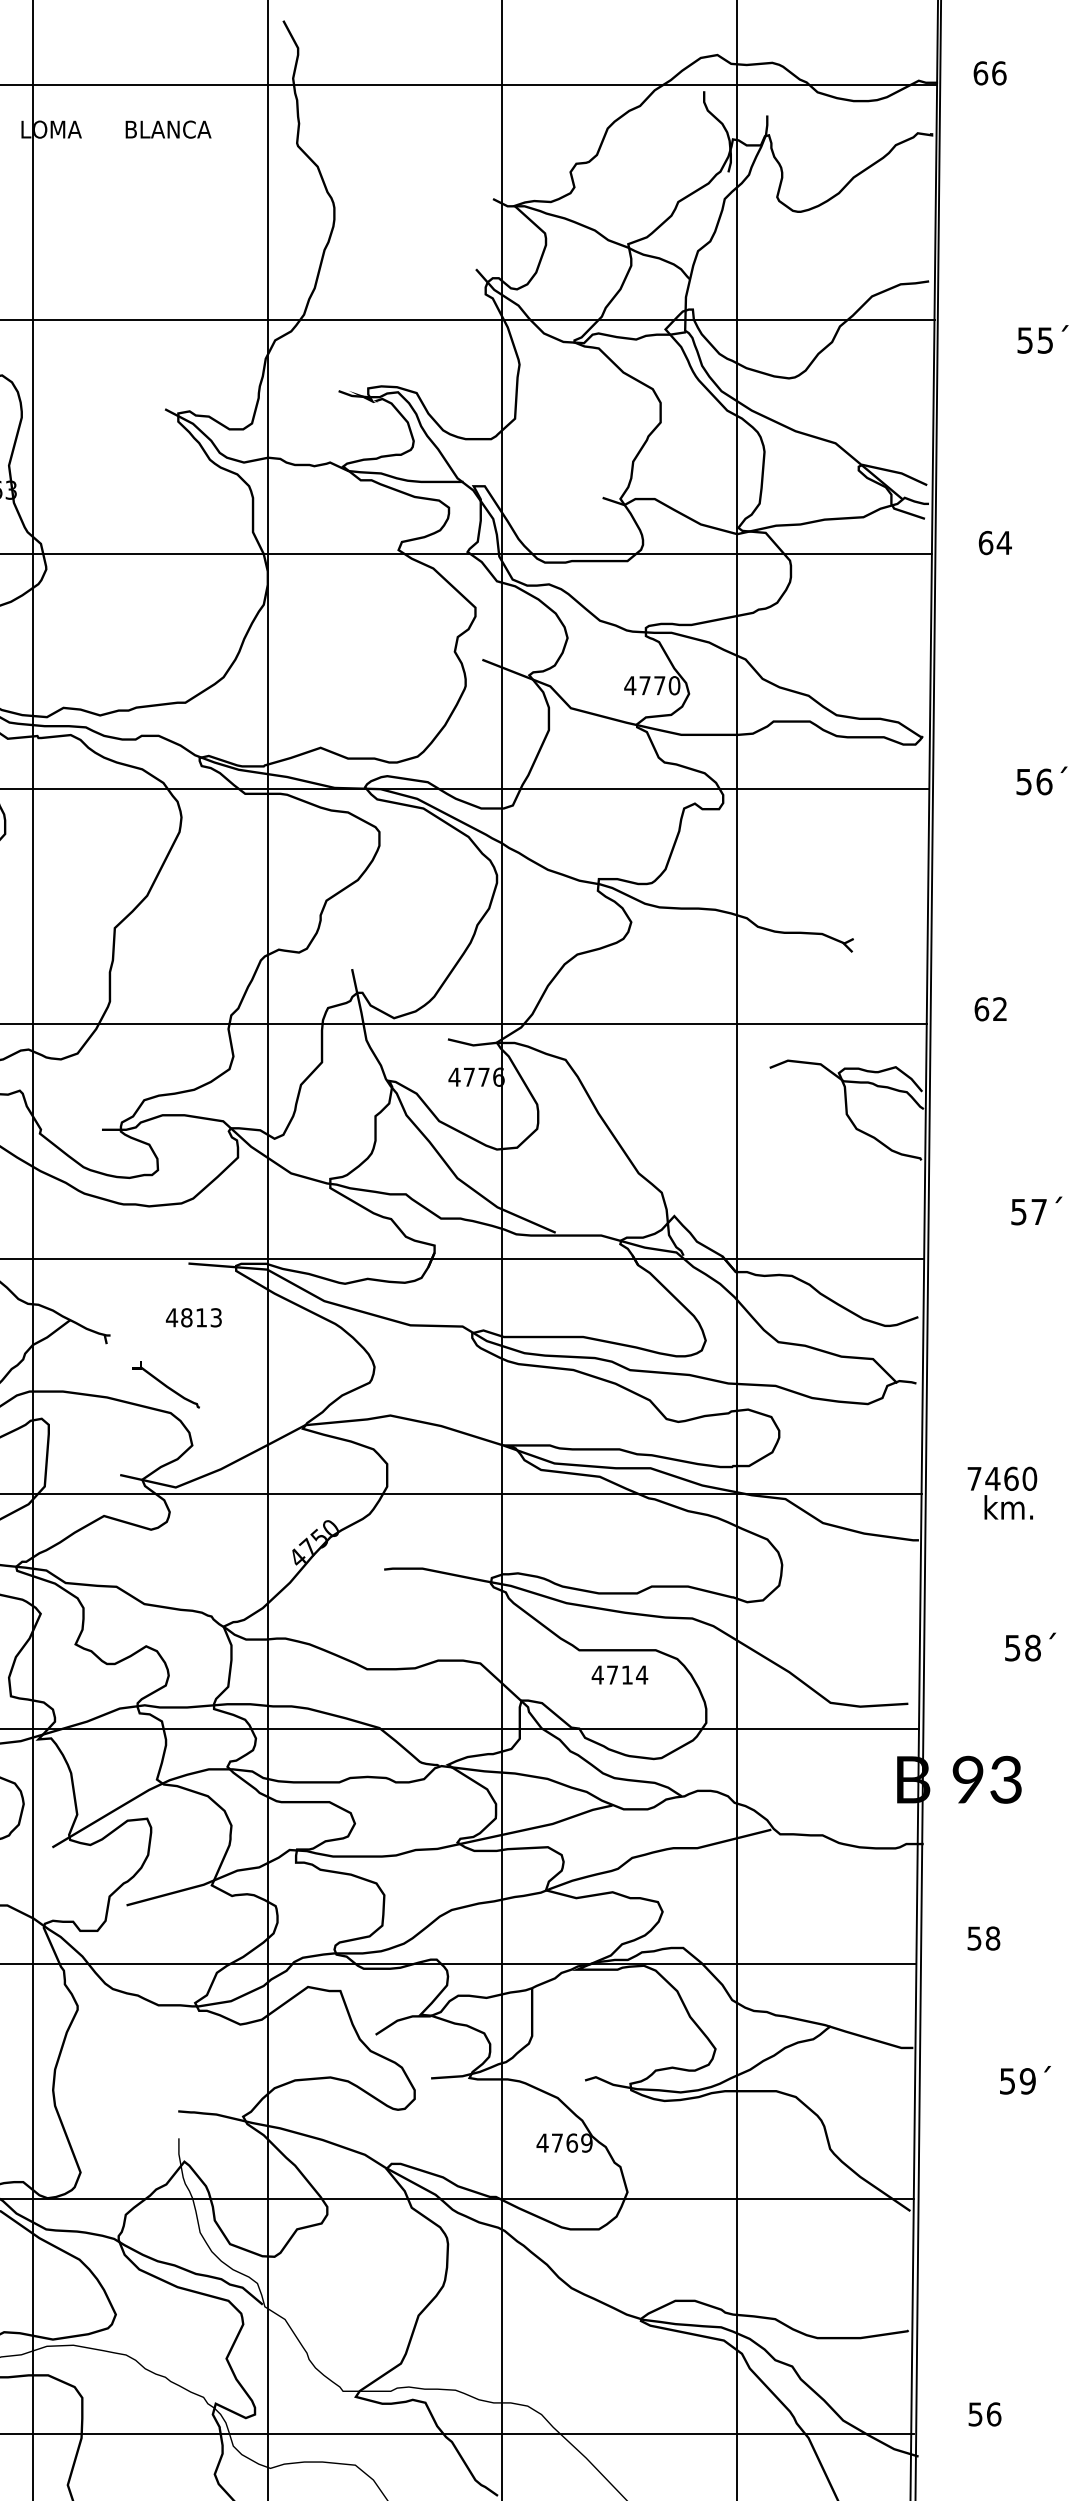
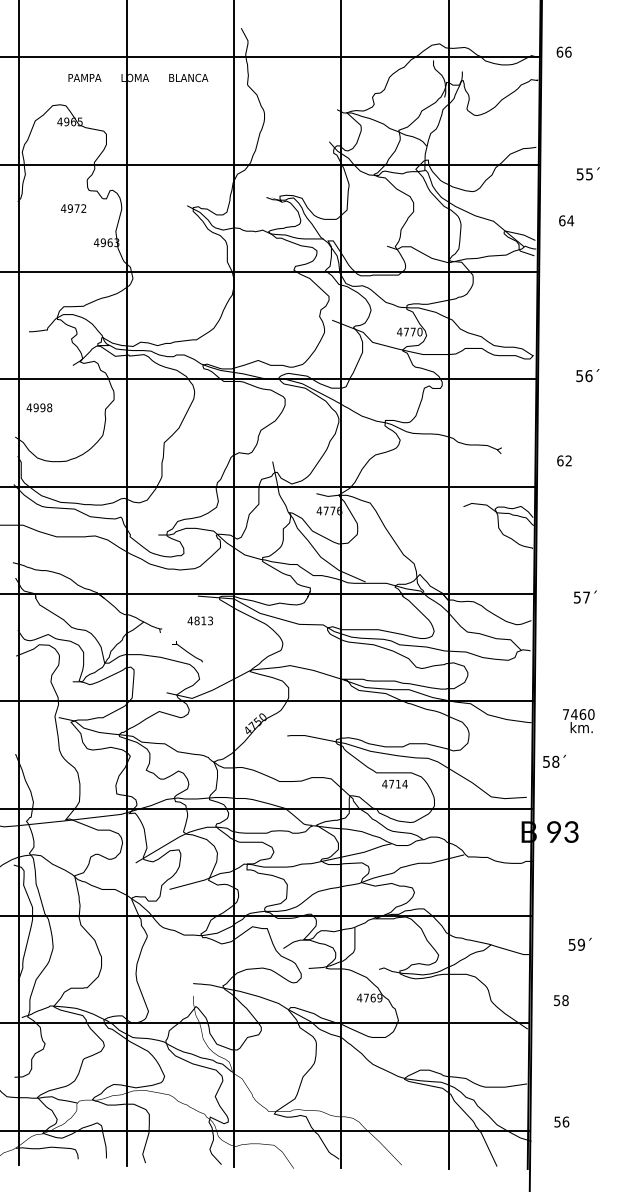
text: (995, 542) -> (566, 220), moved
text: (990, 1008) -> (564, 460), moved
text: (1036, 1209) -> (585, 596), moved
text: (1001, 1494) -> (578, 721), moved
text: (1030, 1645) -> (554, 760), moved
text: (984, 1938) -> (561, 1000), moved
text: (1023, 2078) -> (579, 943), moved

